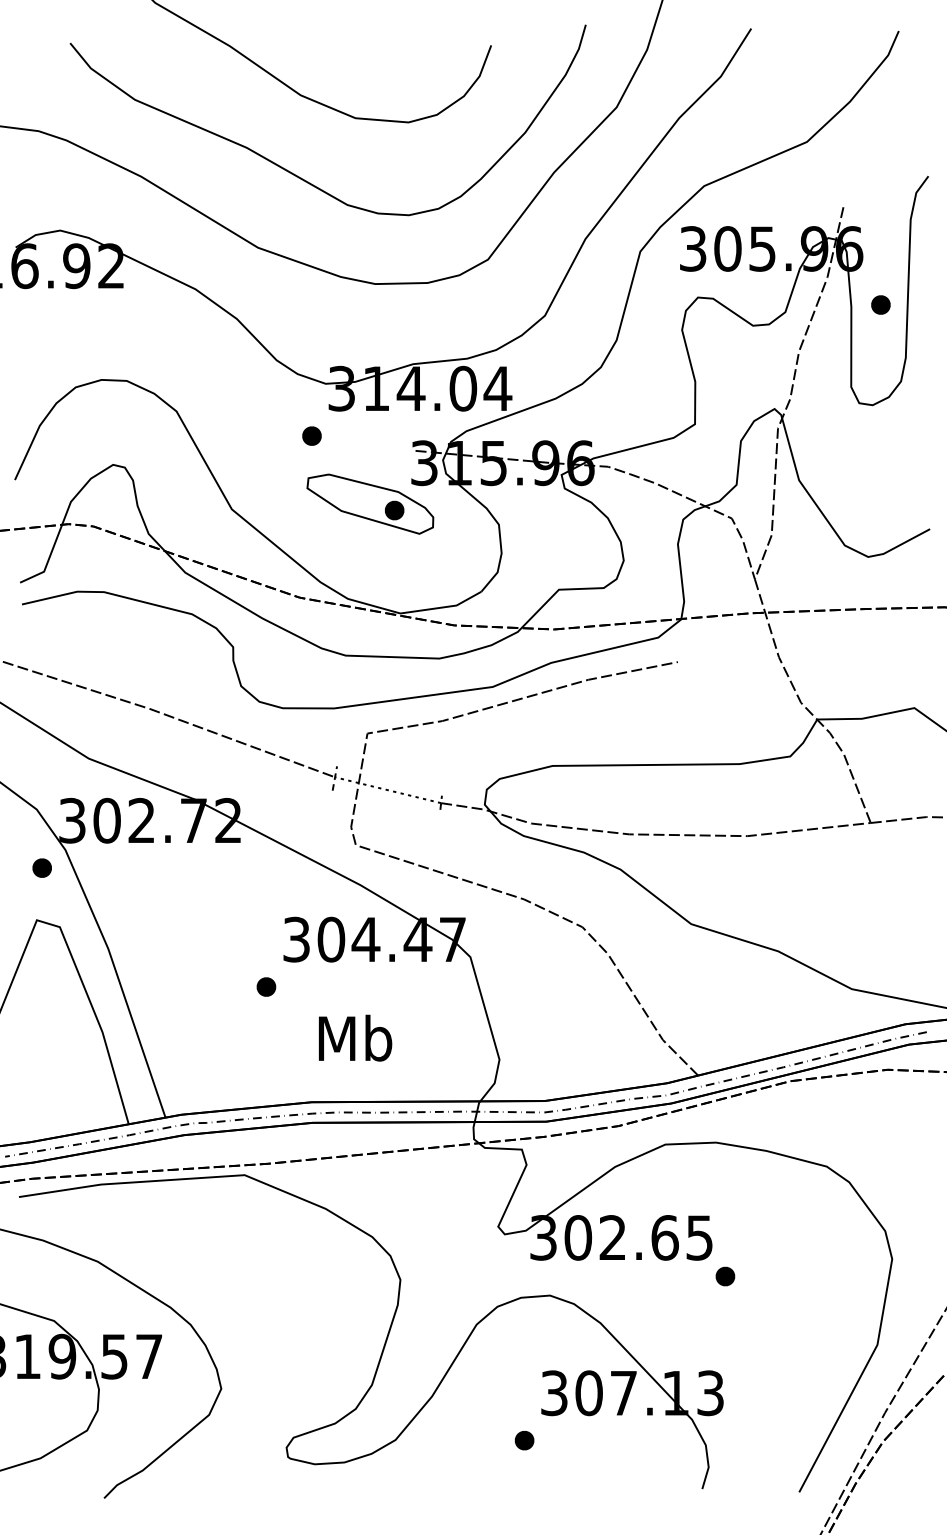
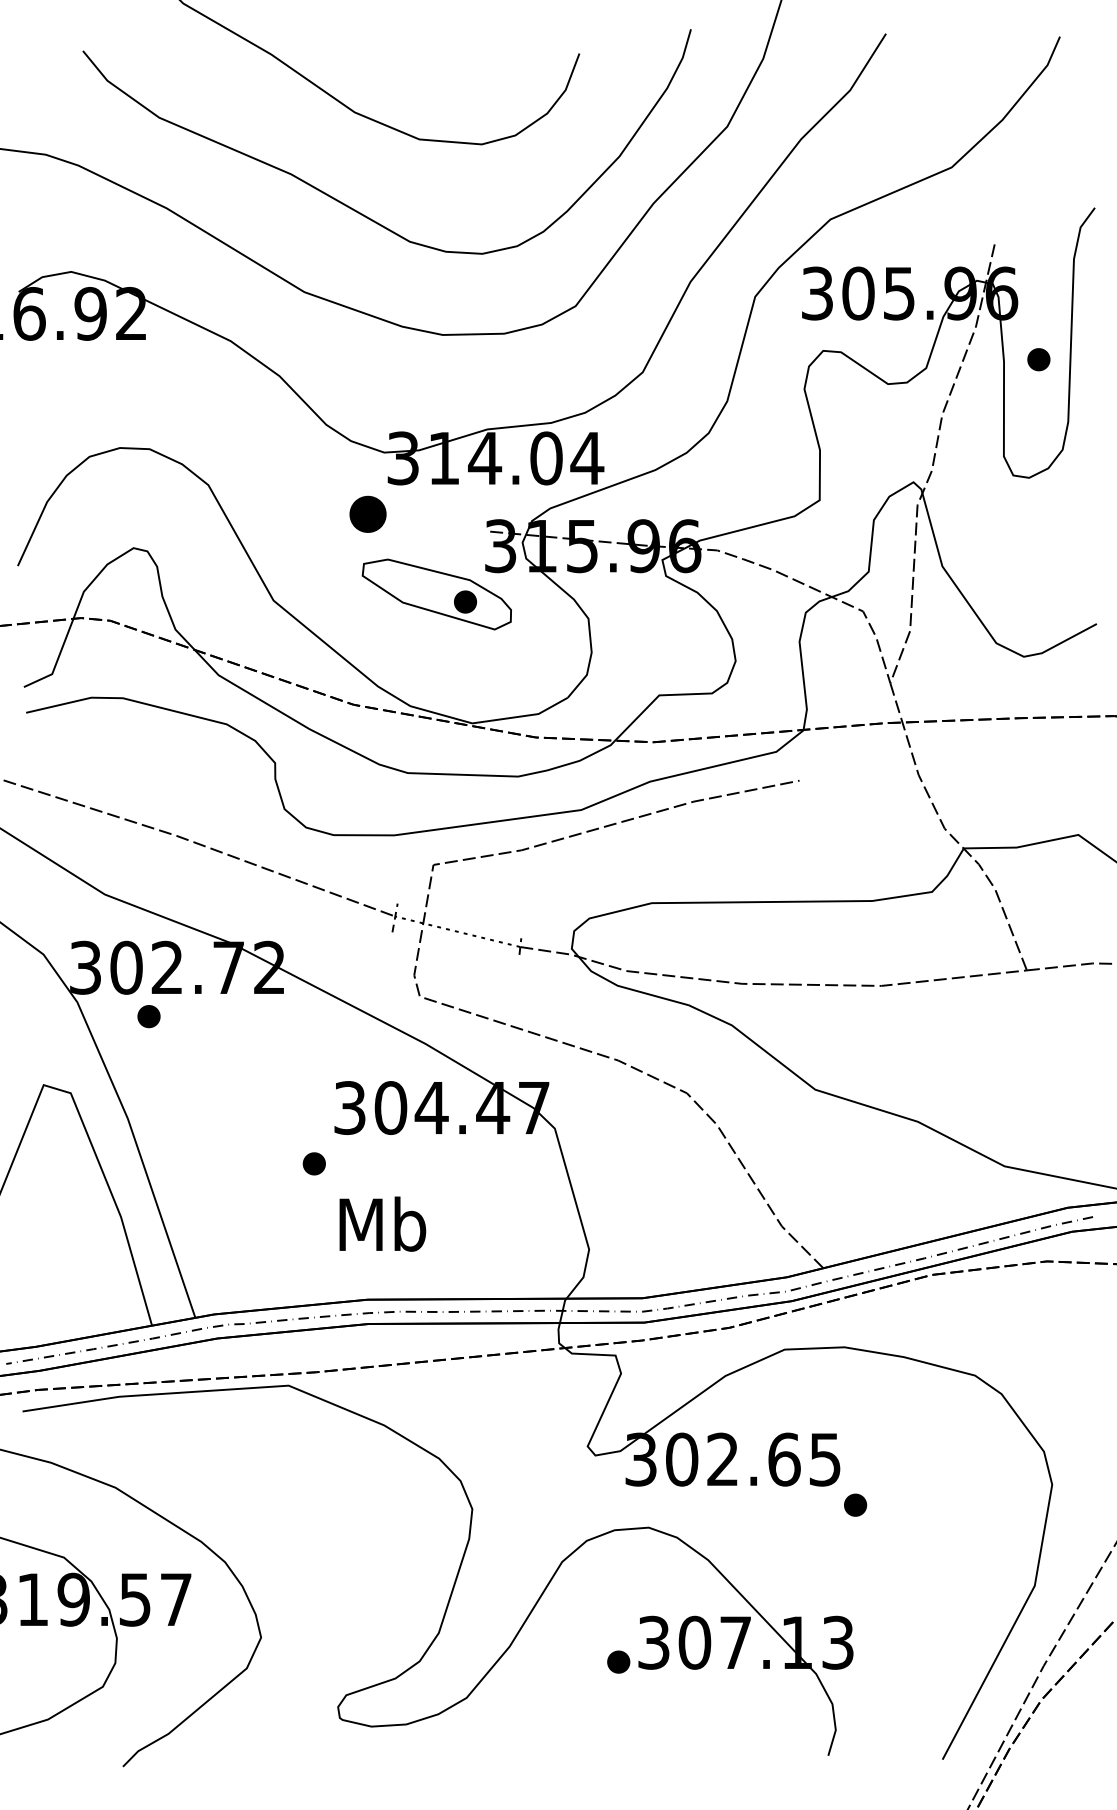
part: (311, 435) -> (367, 513), size x1.6
part: (41, 867) -> (148, 1015), moved
text: (355, 1037) -> (382, 1223), moved
part: (524, 1440) -> (618, 1661), moved

